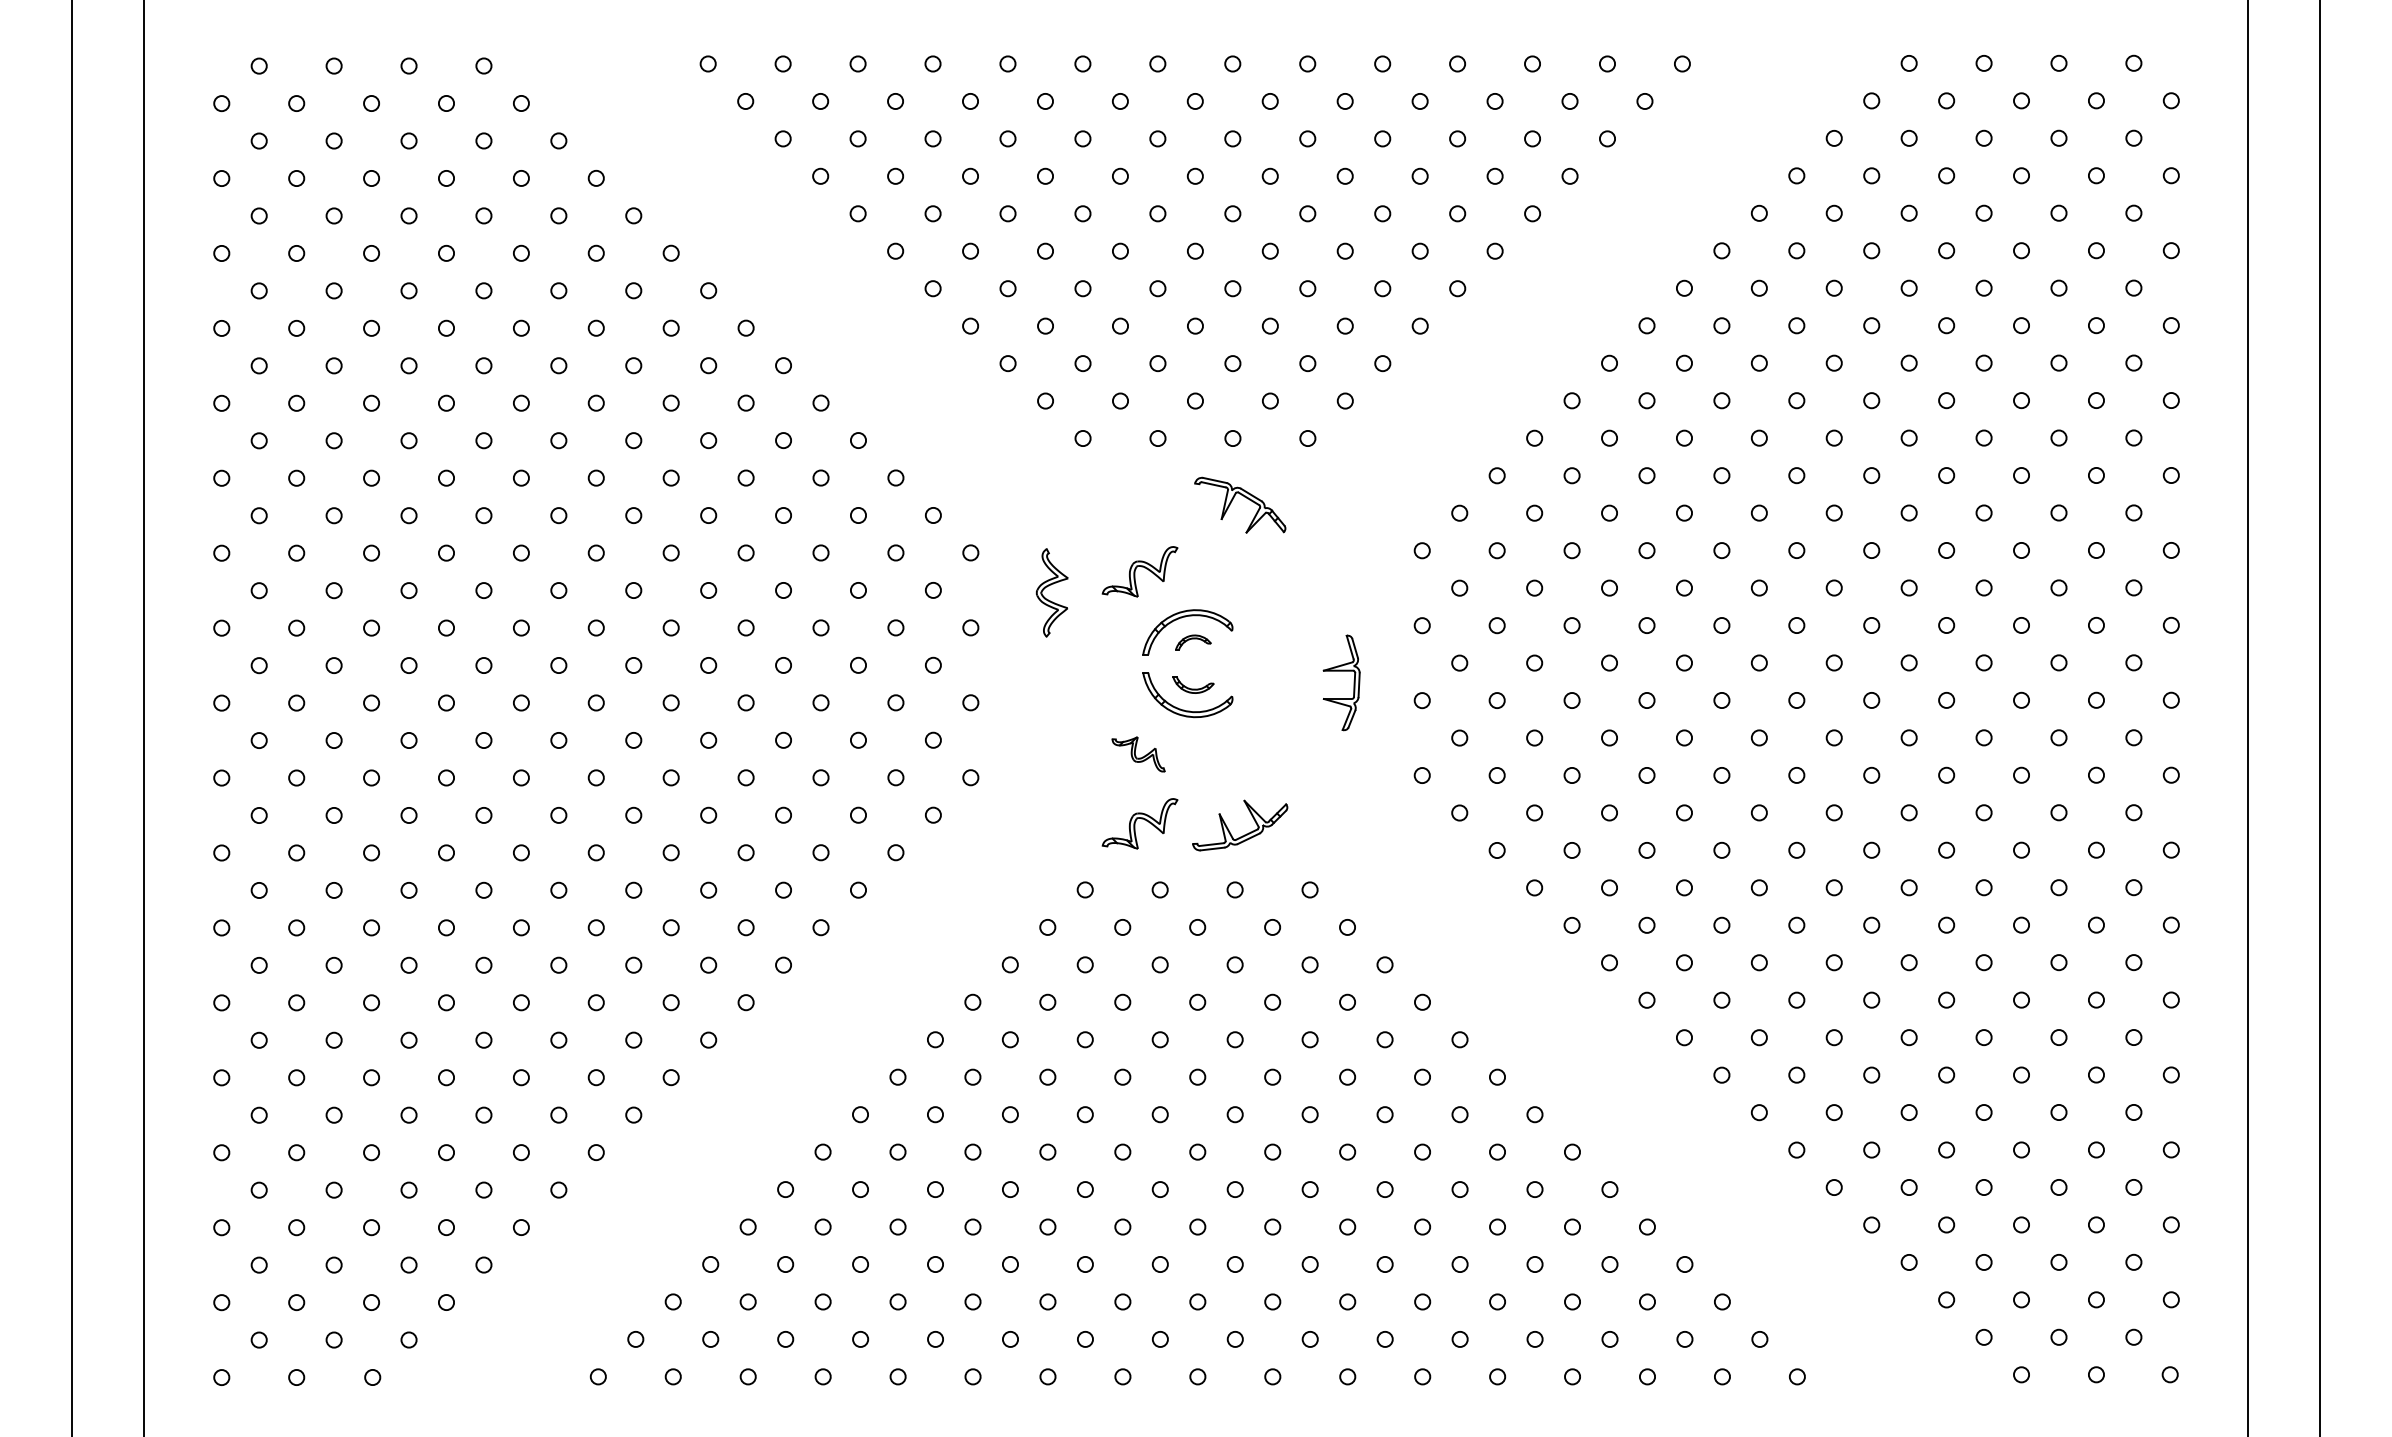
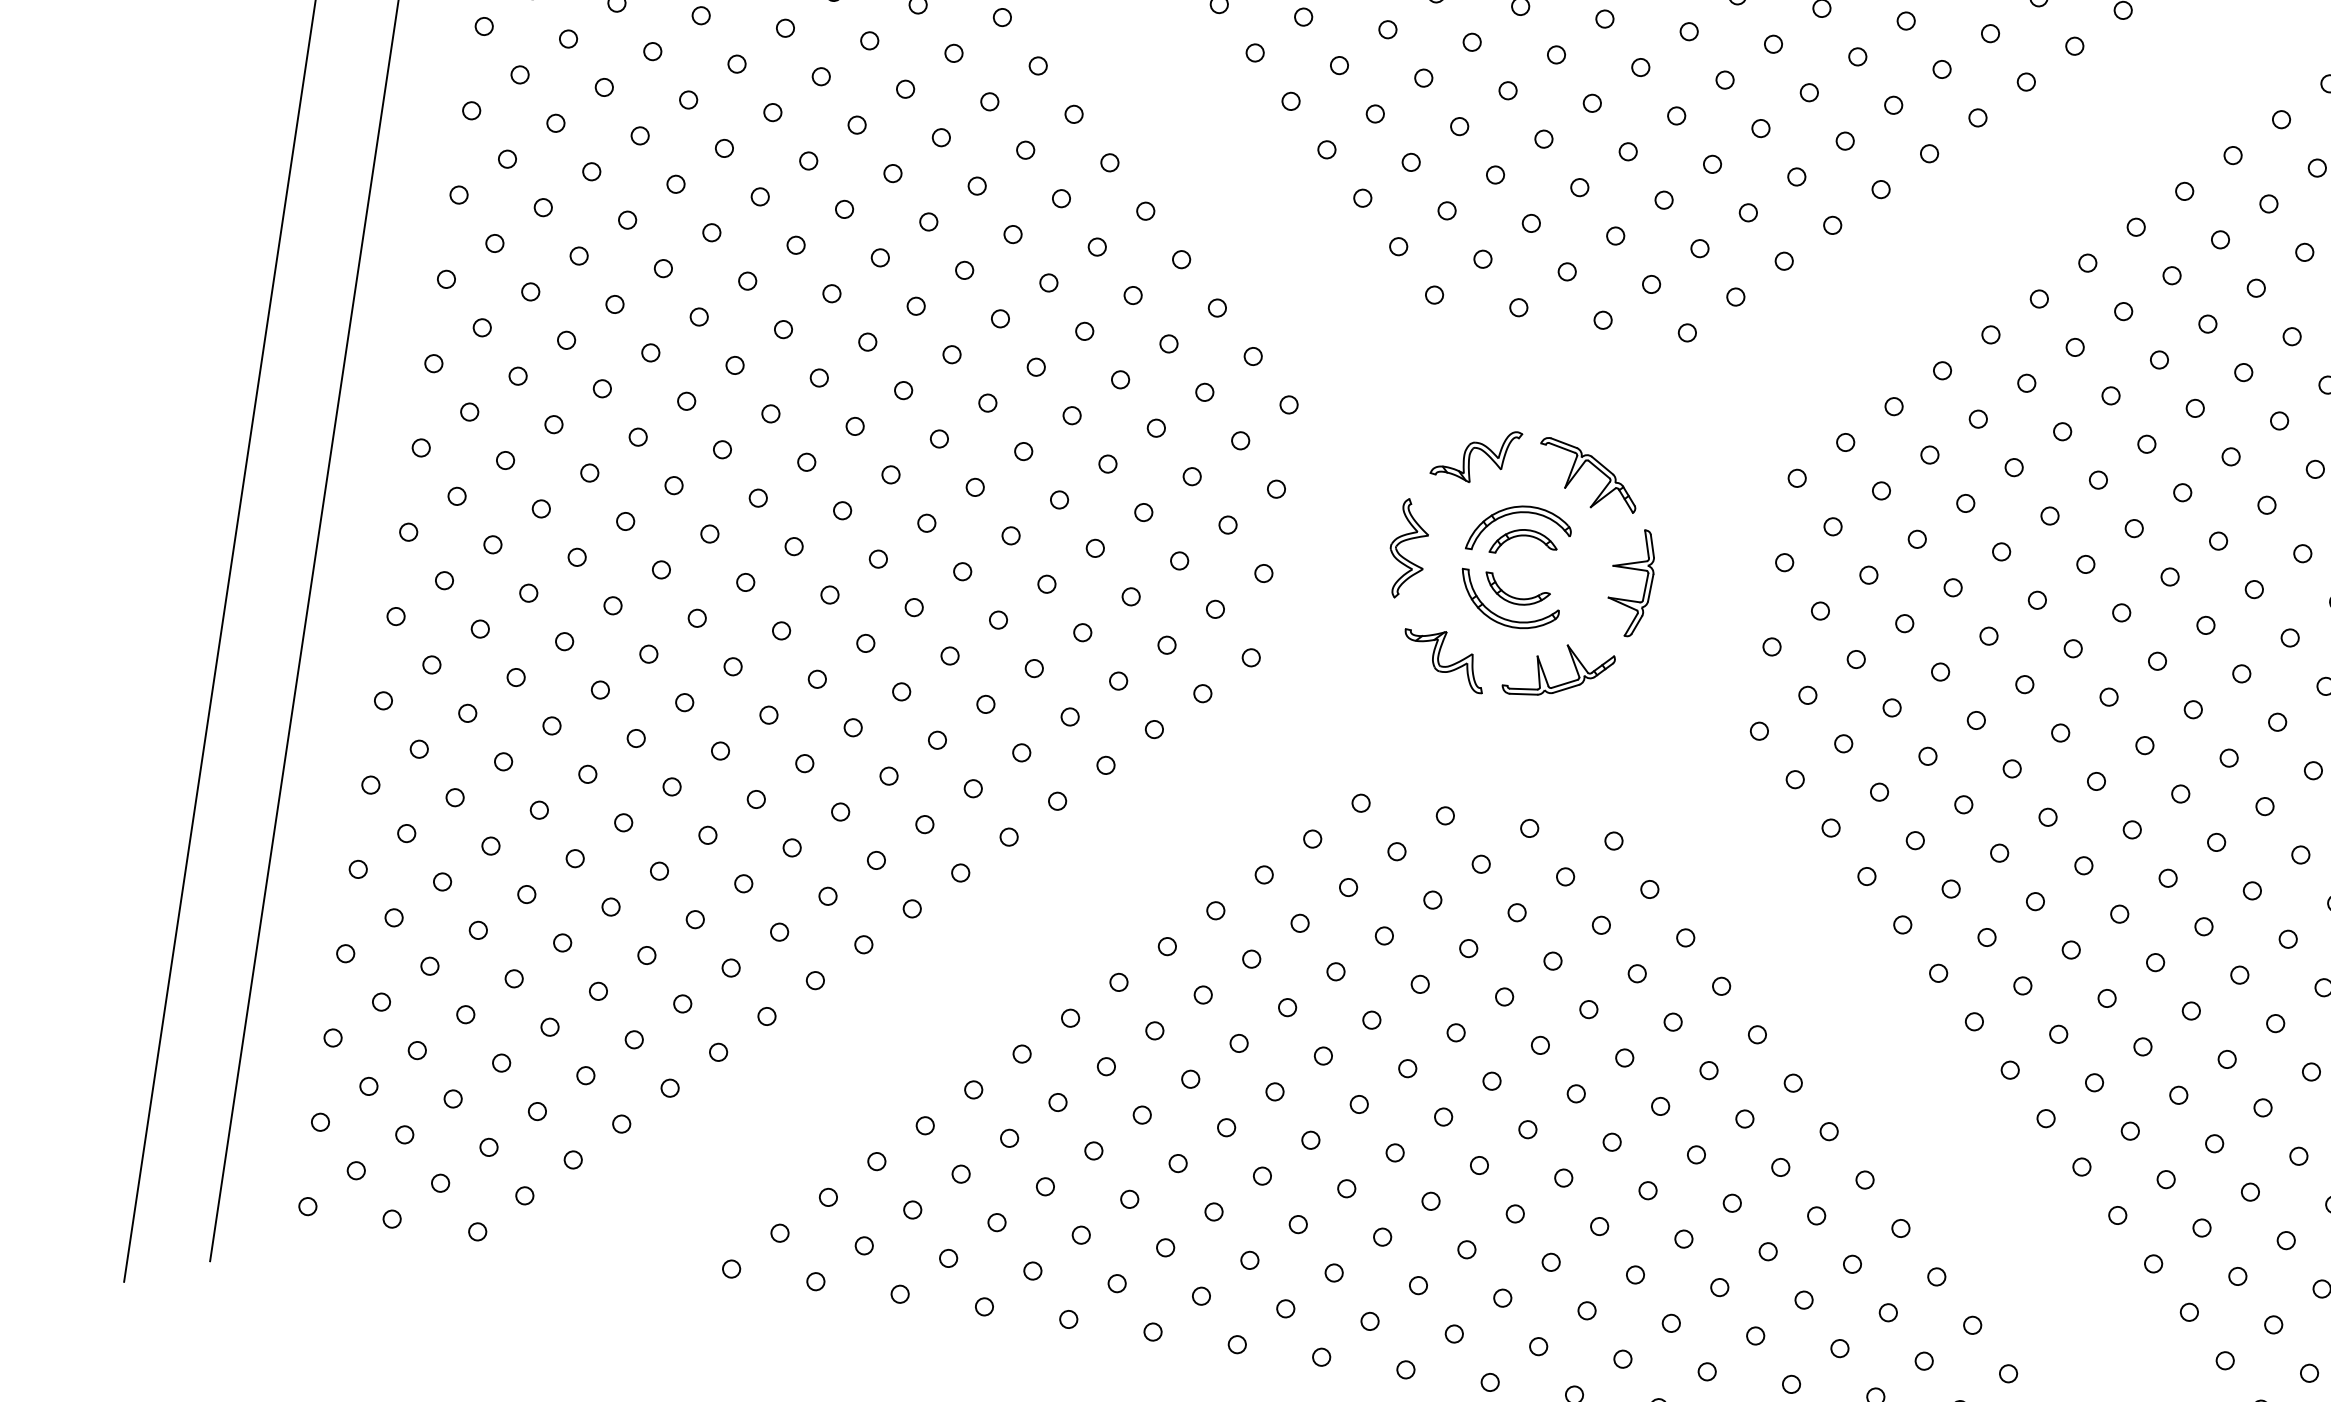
part: (1244, 497) -> (1594, 467), moved
part: (1049, 586) -> (1406, 541), moved
part: (1193, 642) -> (1524, 543), size x1.67
part: (1341, 671) -> (1633, 569), moved
part: (1193, 684) -> (1517, 590), size x1.43
part: (1138, 754) -> (1443, 659), size x1.43
part: (1139, 823) -> (1433, 737), removed
part: (1244, 834) -> (1562, 683), moved

